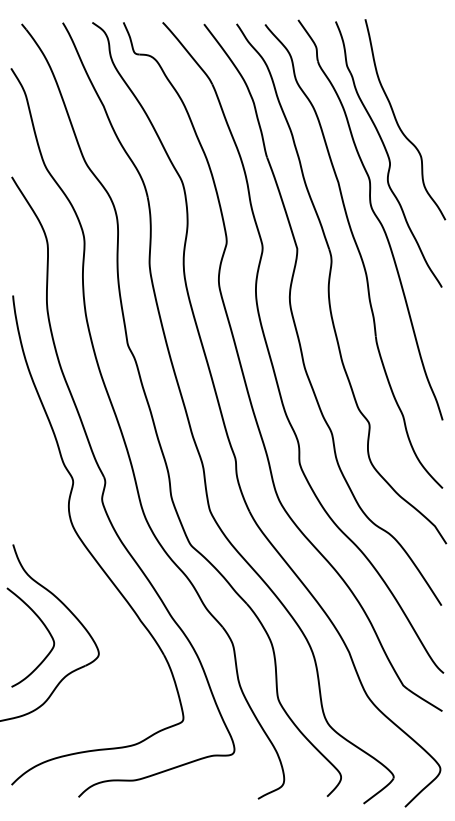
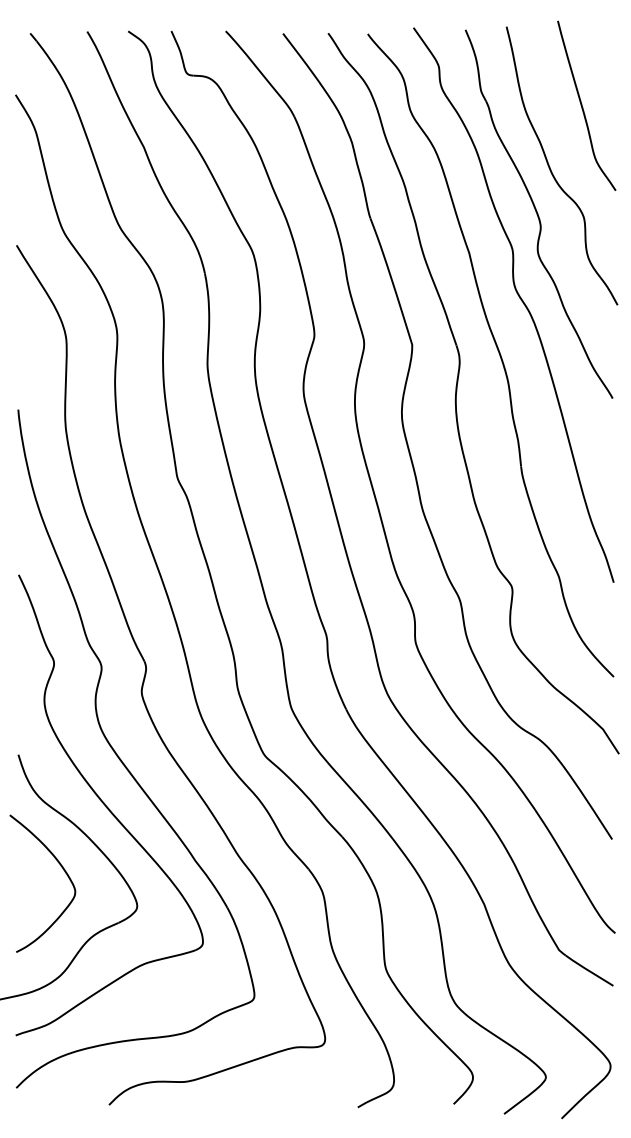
curve: (420, 76) -> (582, 106), added
part: (79, 580) -> (110, 804), added

